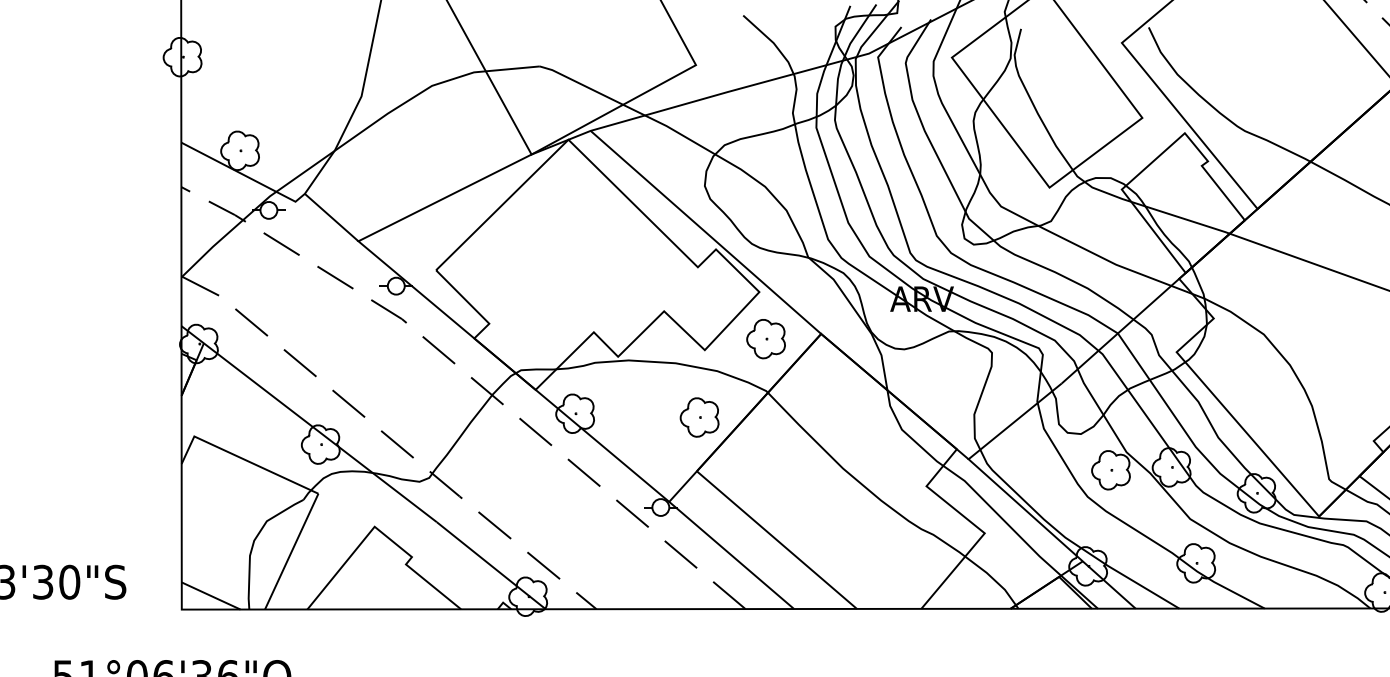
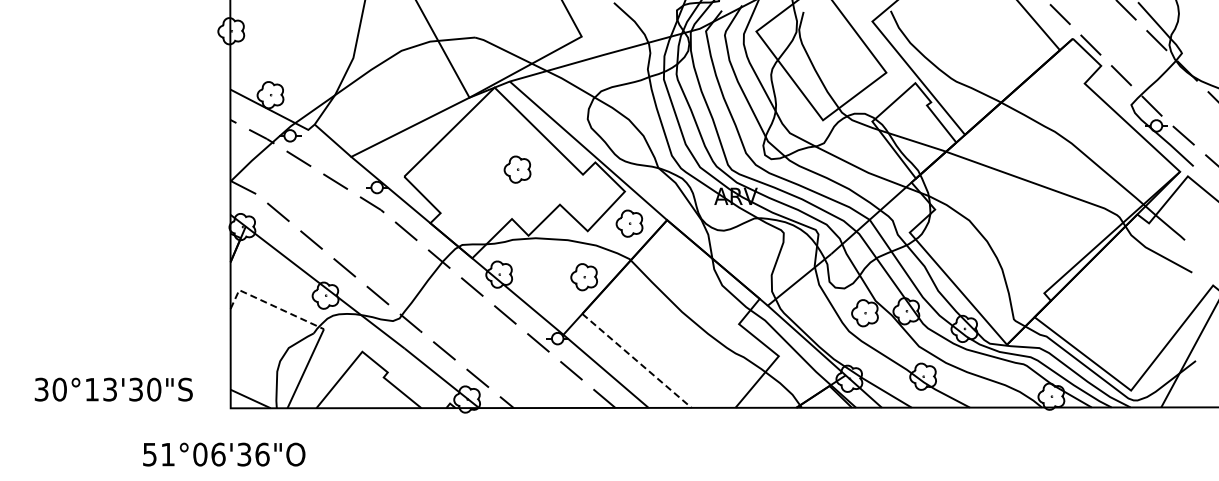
part: (601, 259) -> (517, 169), added
line: (241, 458) -> (271, 305), solid -> dashed
line: (777, 541) -> (637, 361), solid -> dashed

